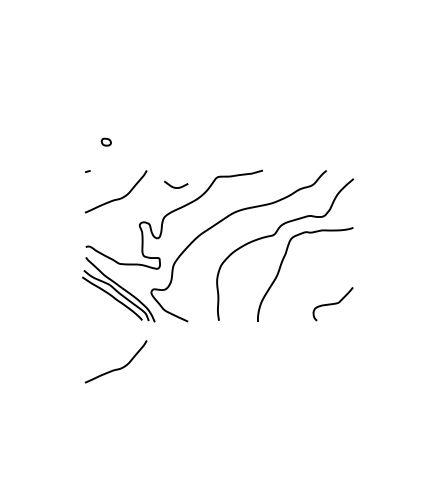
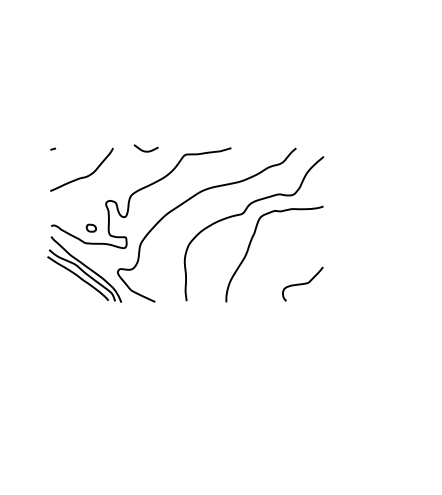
part: (105, 141) -> (90, 227), moved
curve: (174, 186) -> (144, 150), moved
curve: (116, 368) -> (82, 349), removed

